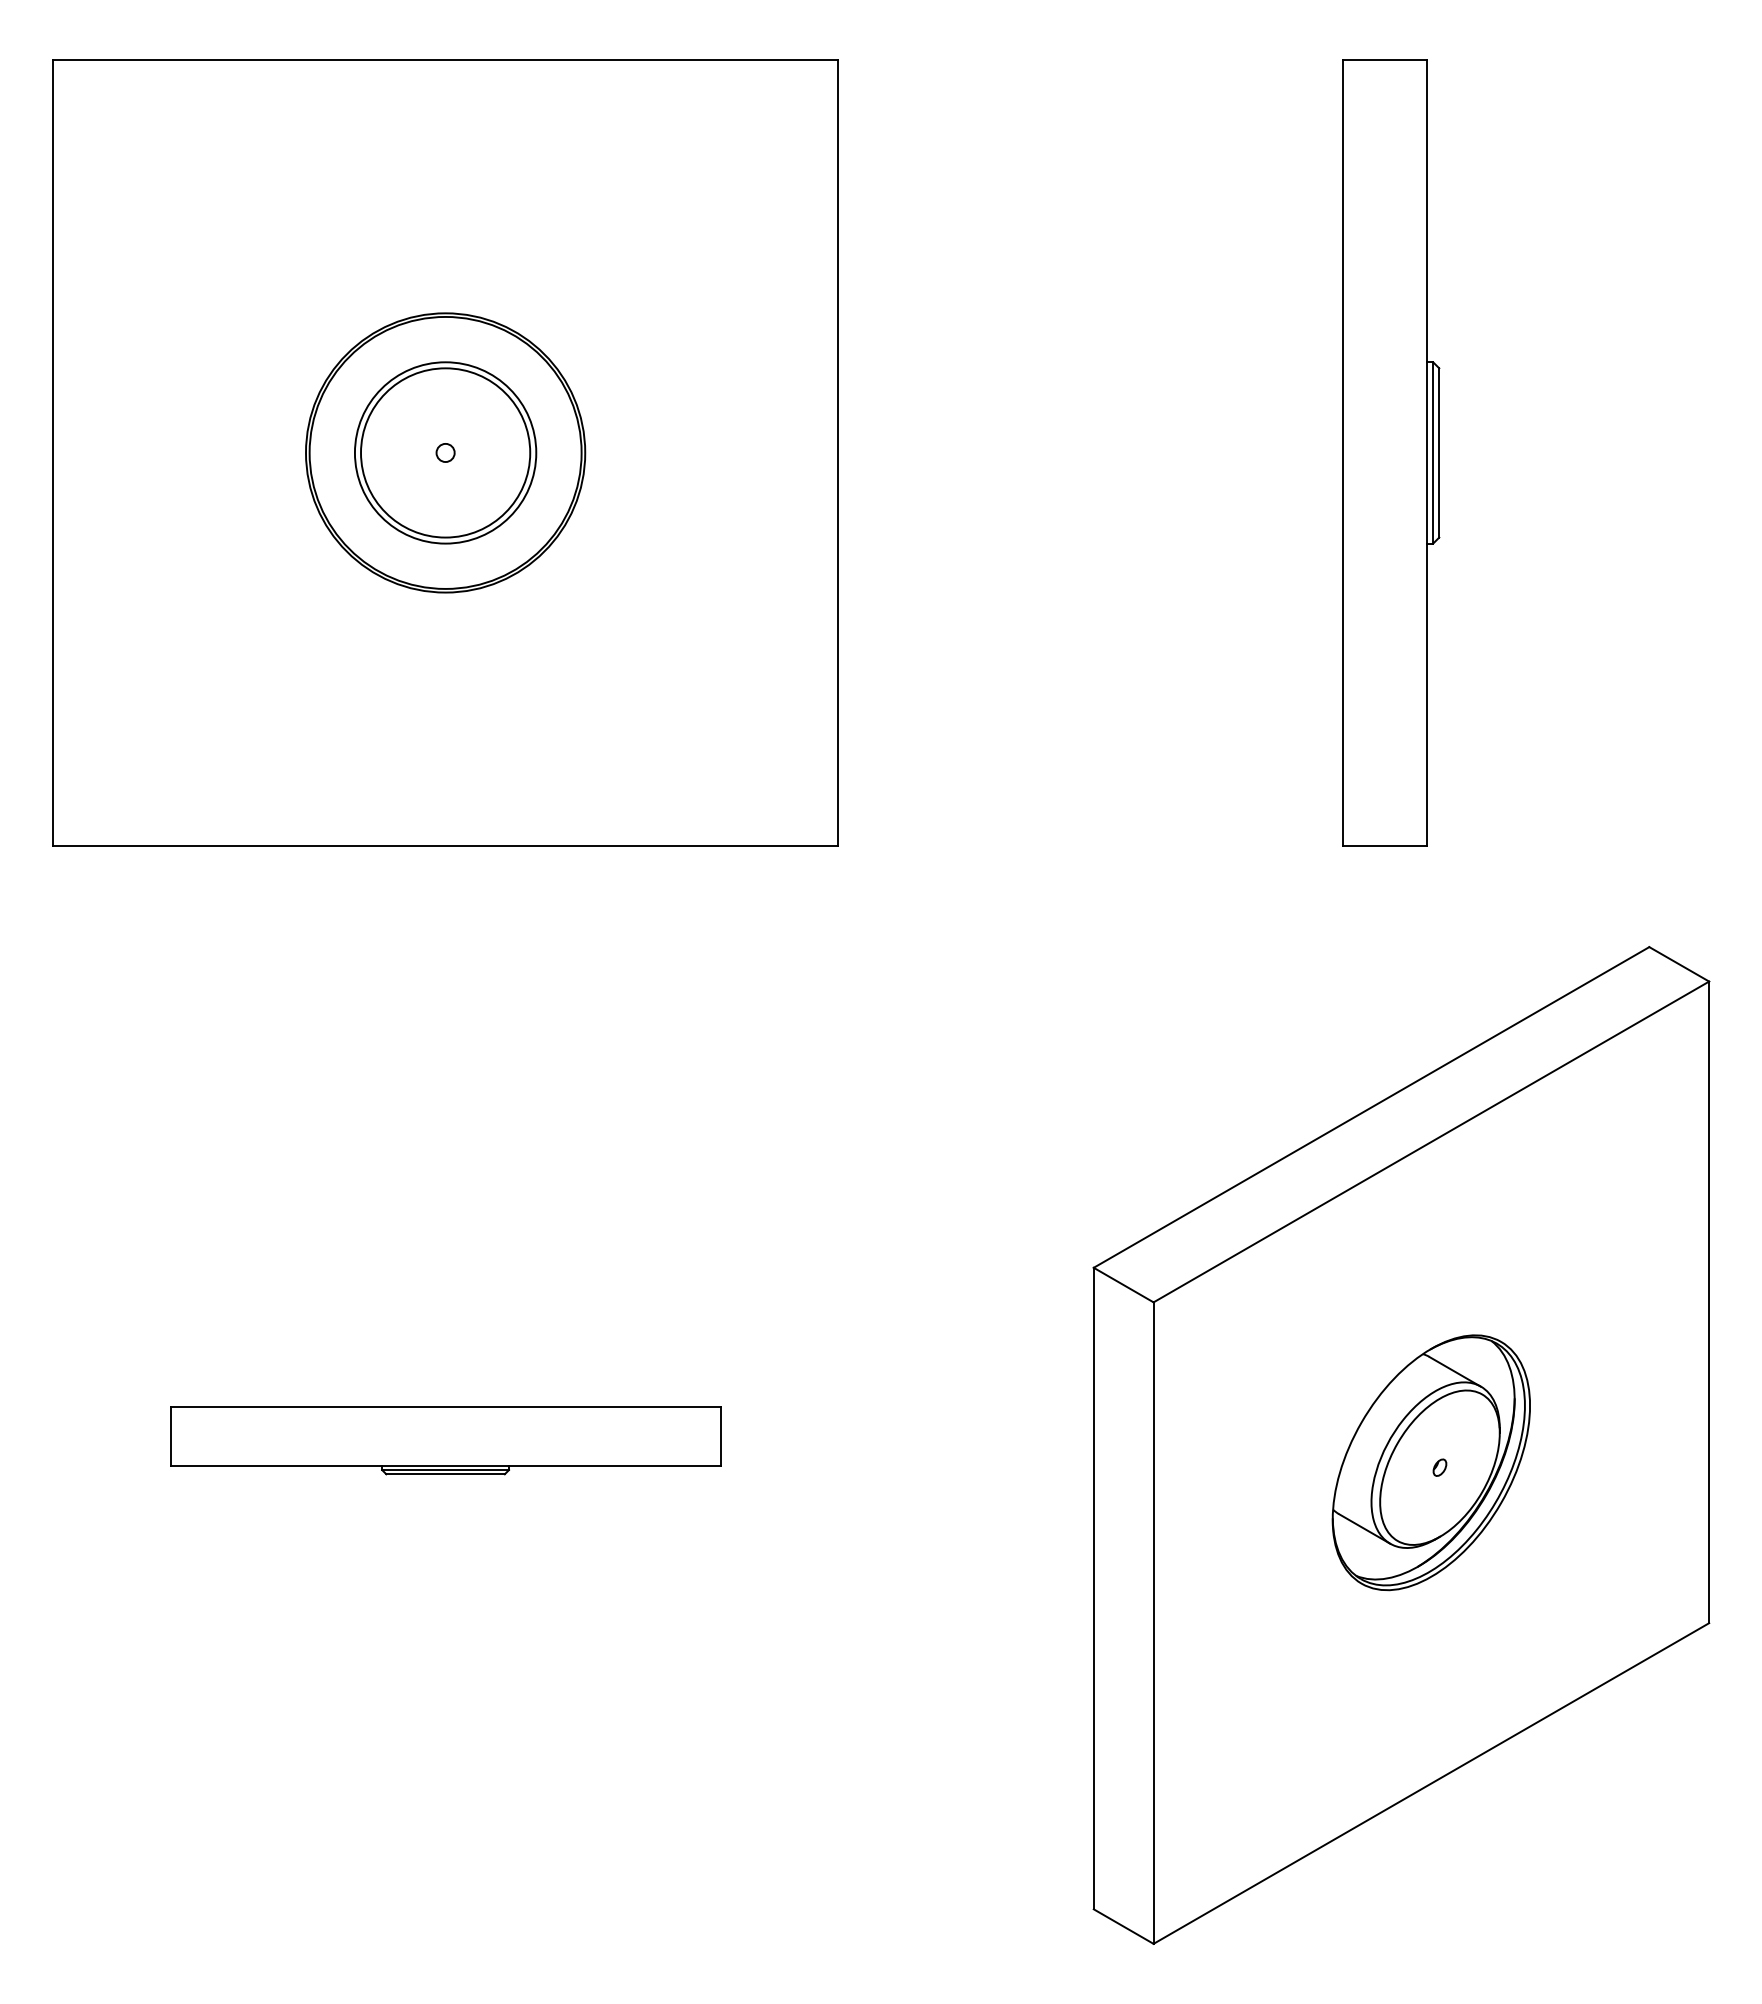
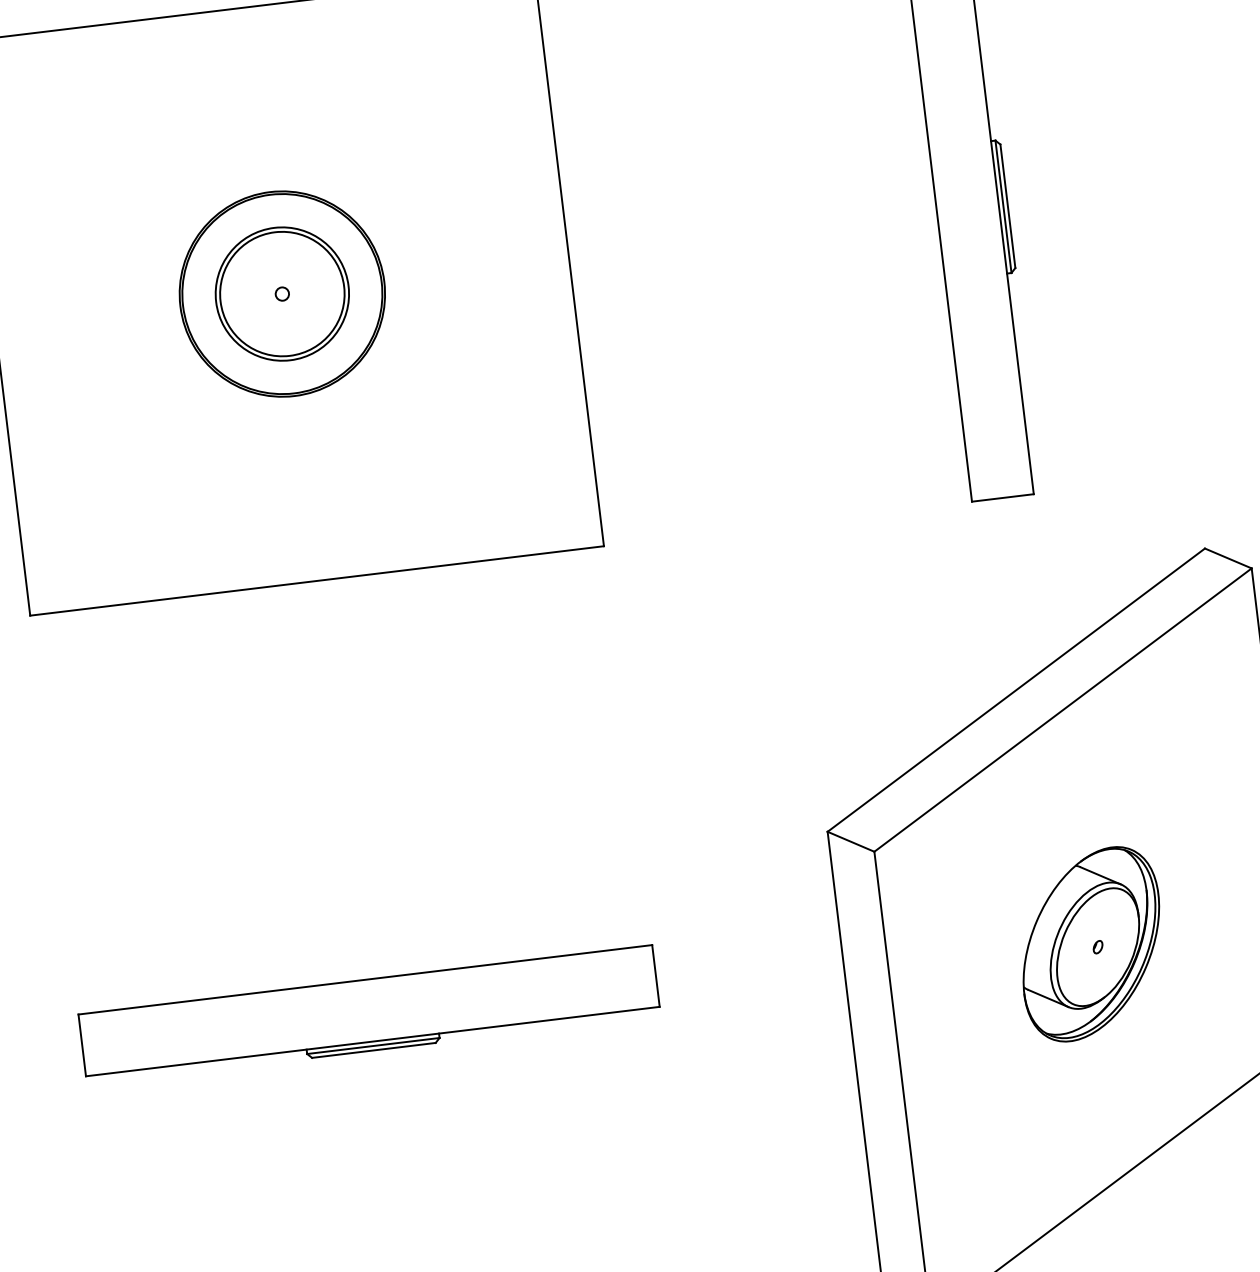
part: (445, 1440) -> (369, 1015), size x1.43

